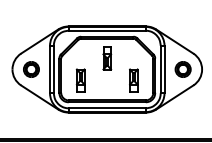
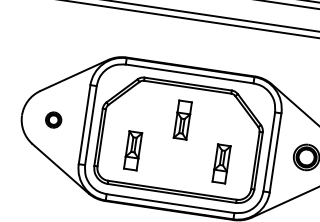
part: (31, 69) -> (53, 120), size x0.6

